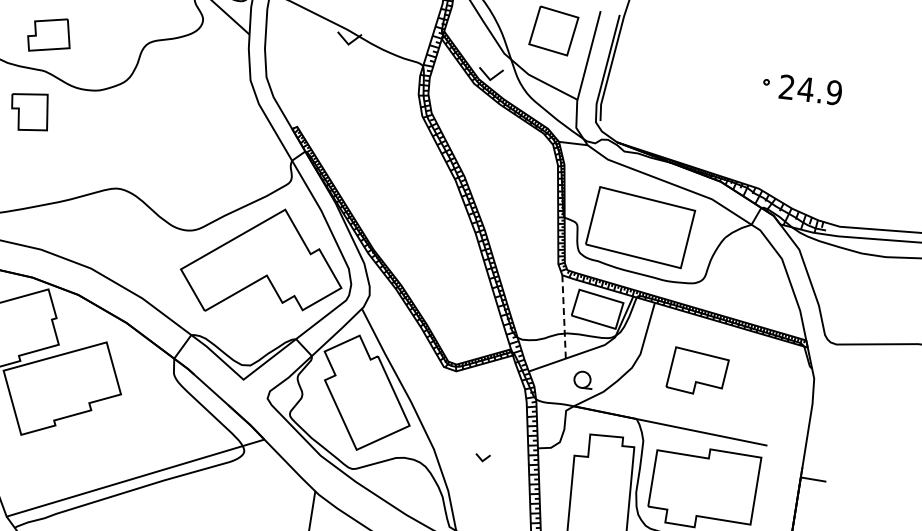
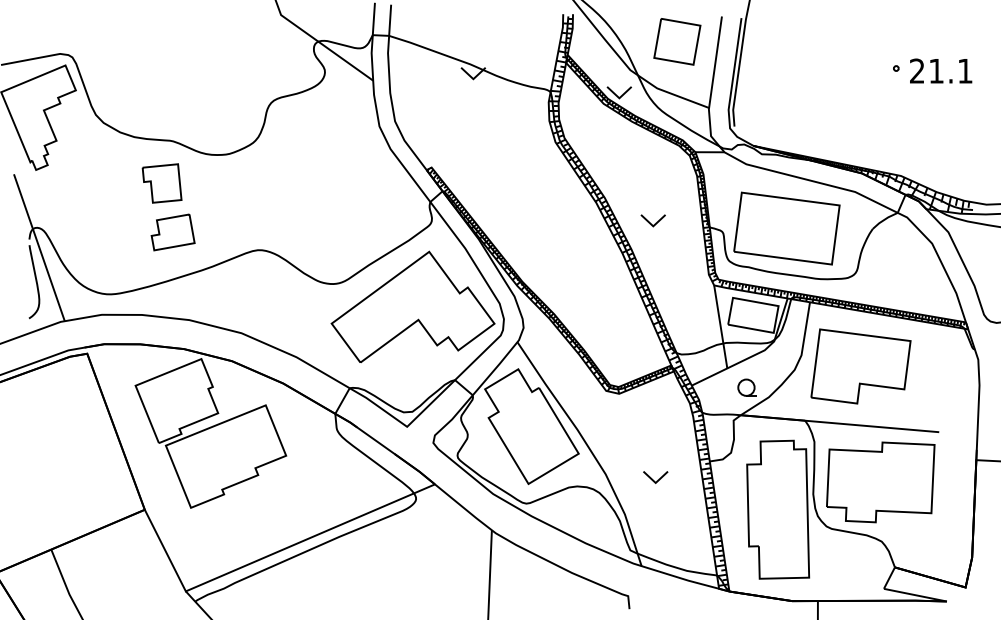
part: (49, 35) -> (172, 232), moved
text: (819, 90) -> (950, 70), 24.9 -> 21.1
part: (508, 204) -> (652, 220), added
line: (563, 317) -> (720, 327), dashed -> solid
part: (697, 371) -> (860, 366), size x1.67
part: (482, 457) -> (655, 477), size x1.67

